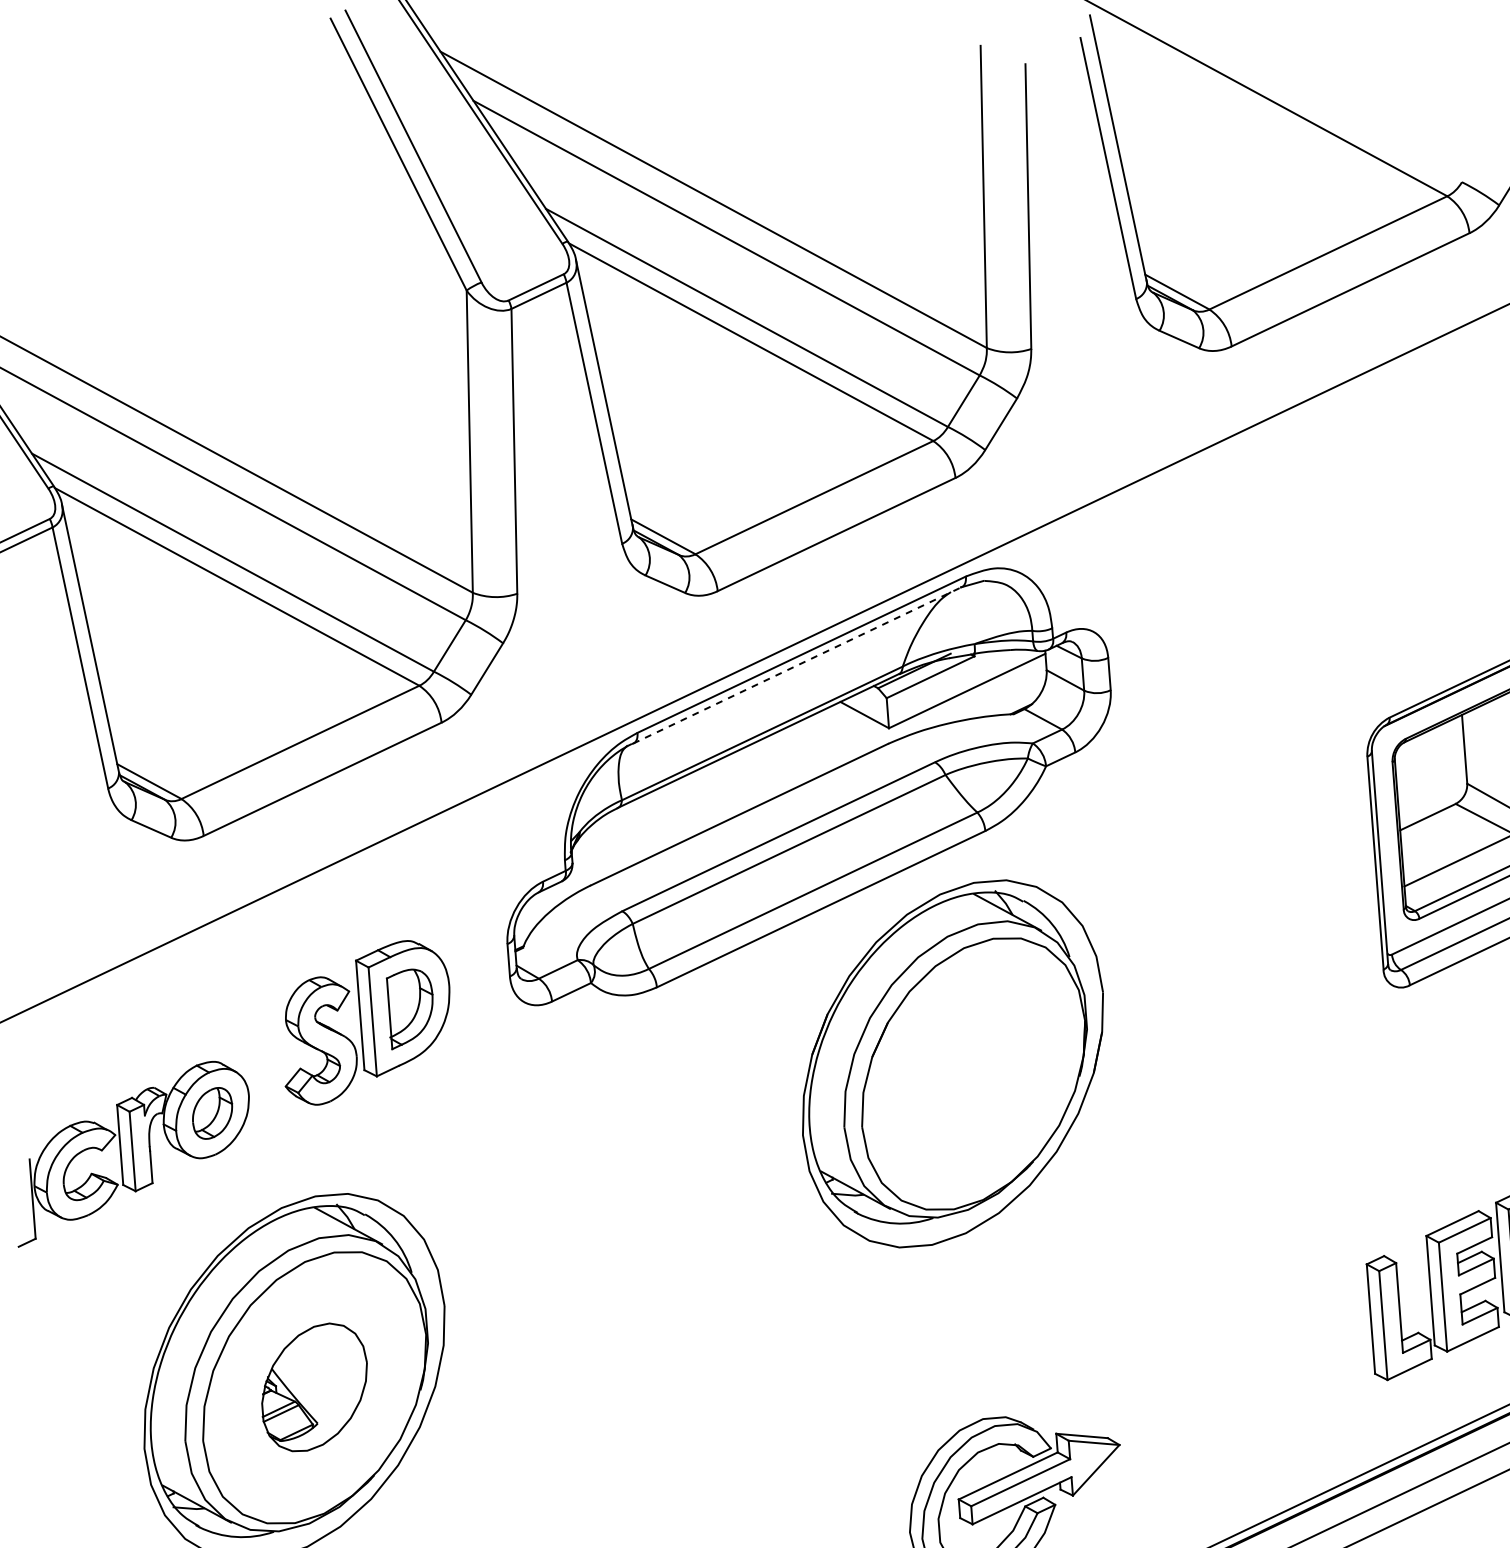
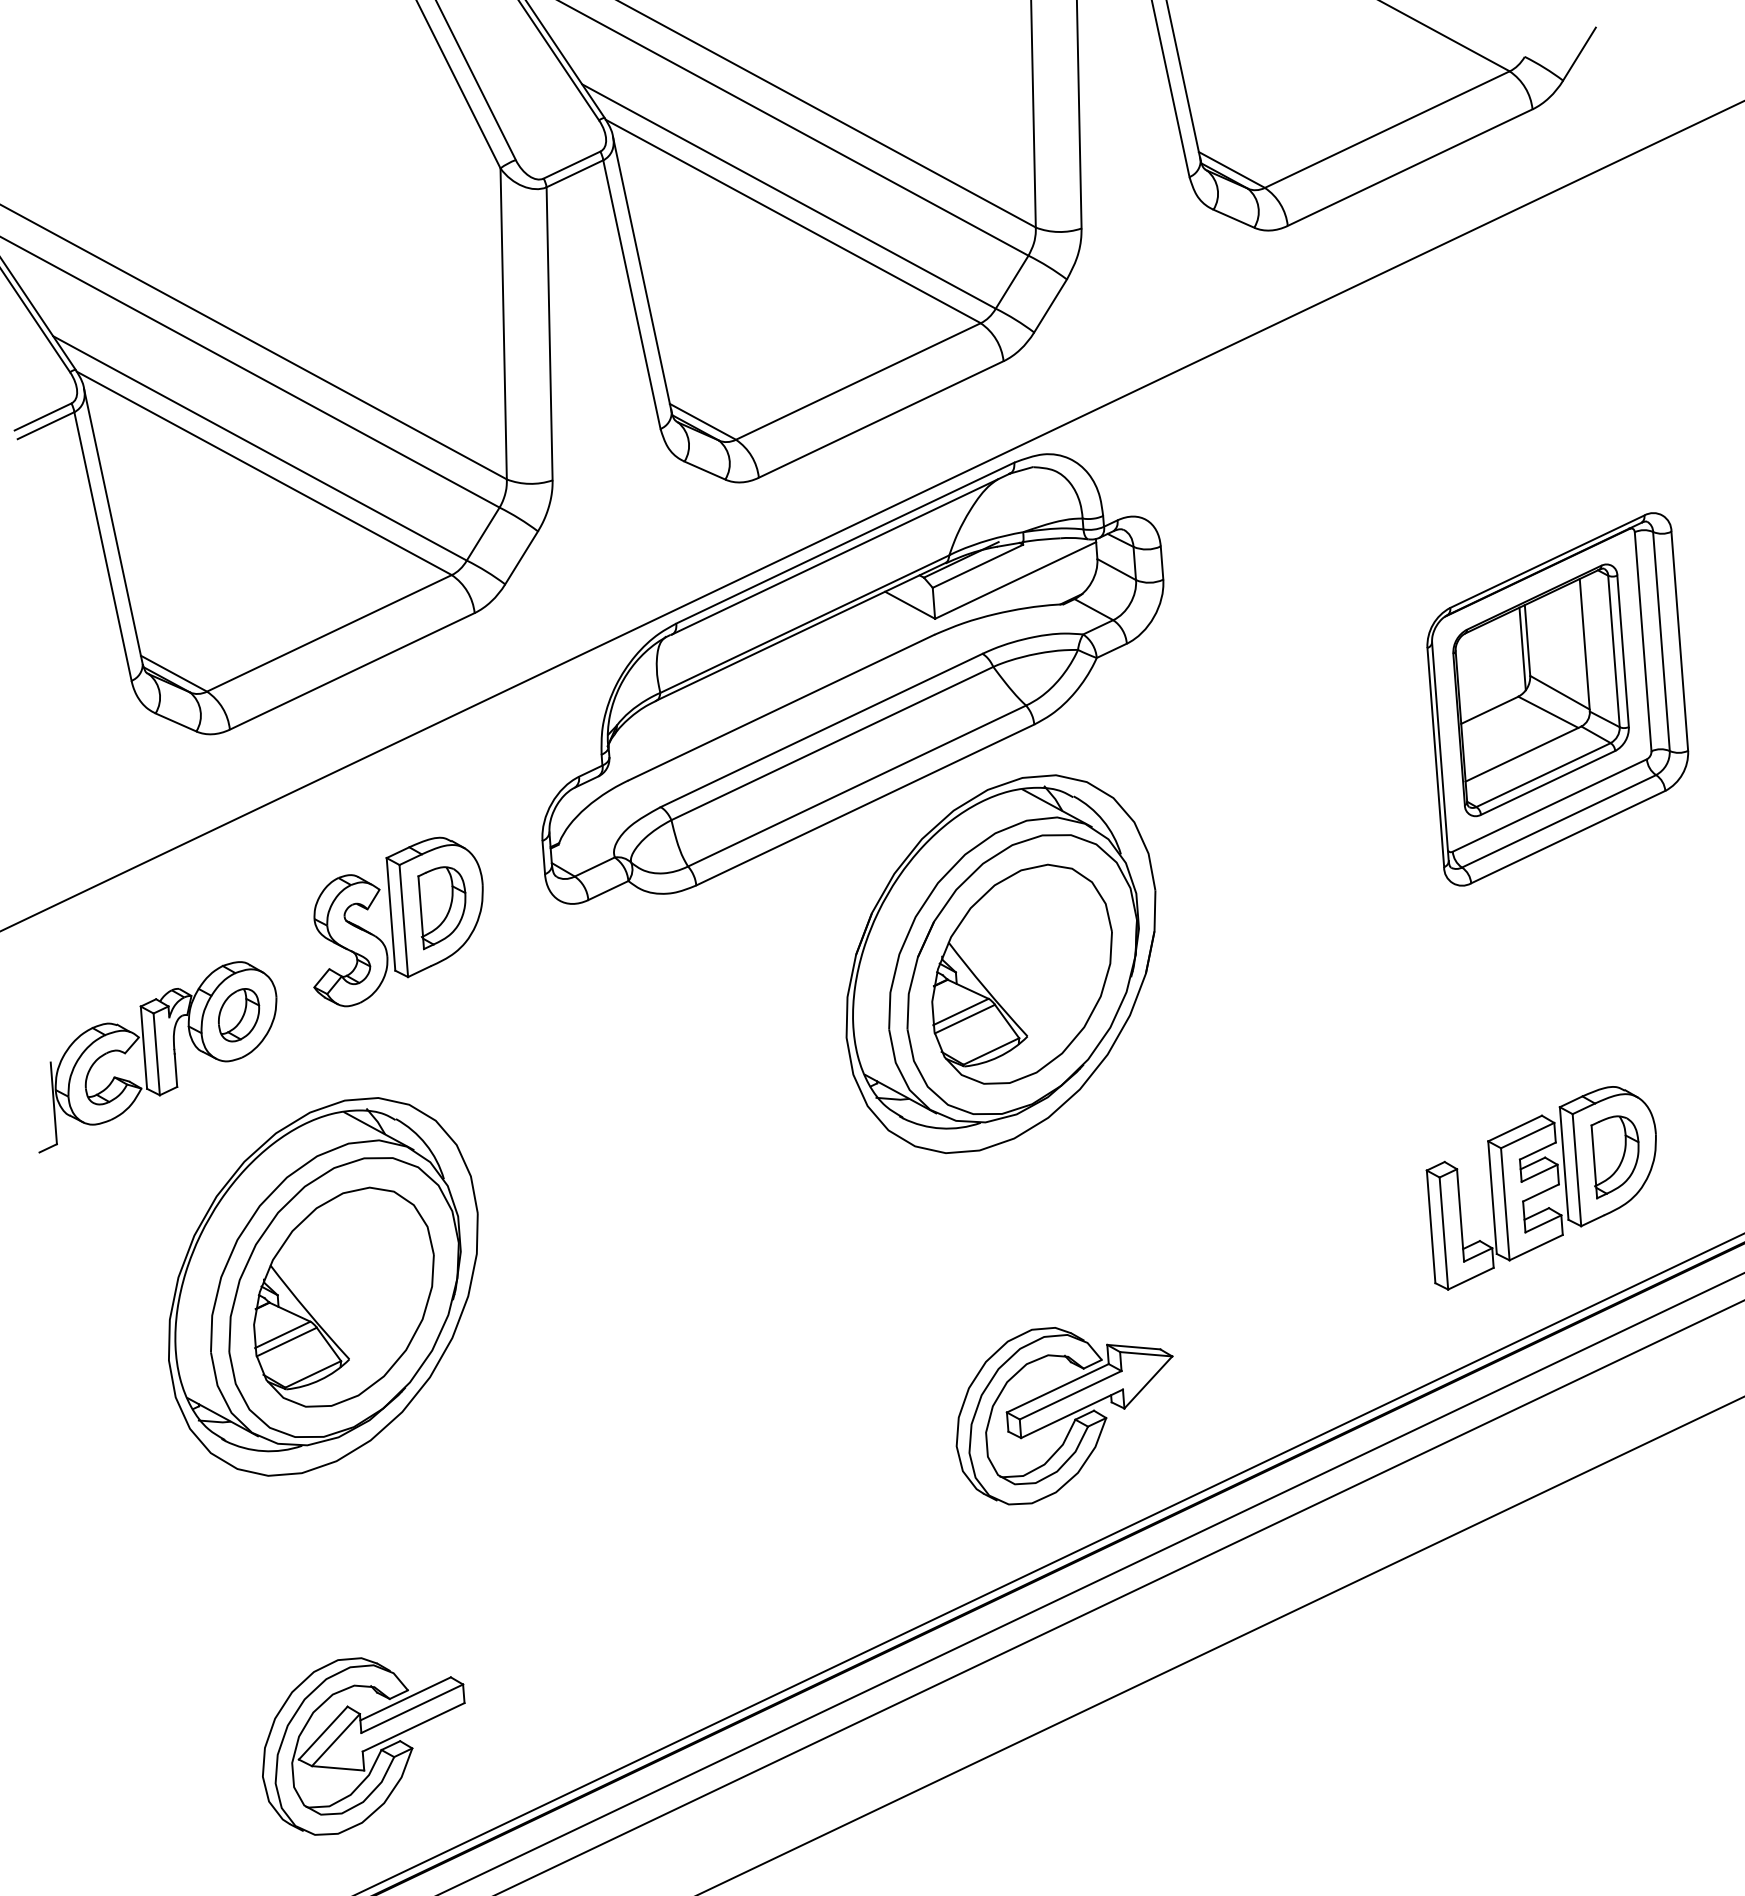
line: (798, 664) -> (841, 553), dashed -> solid
line: (1459, 757) -> (1522, 648), added
part: (972, 1072) -> (1021, 973), added
part: (314, 1386) -> (343, 1296), size x1.67

